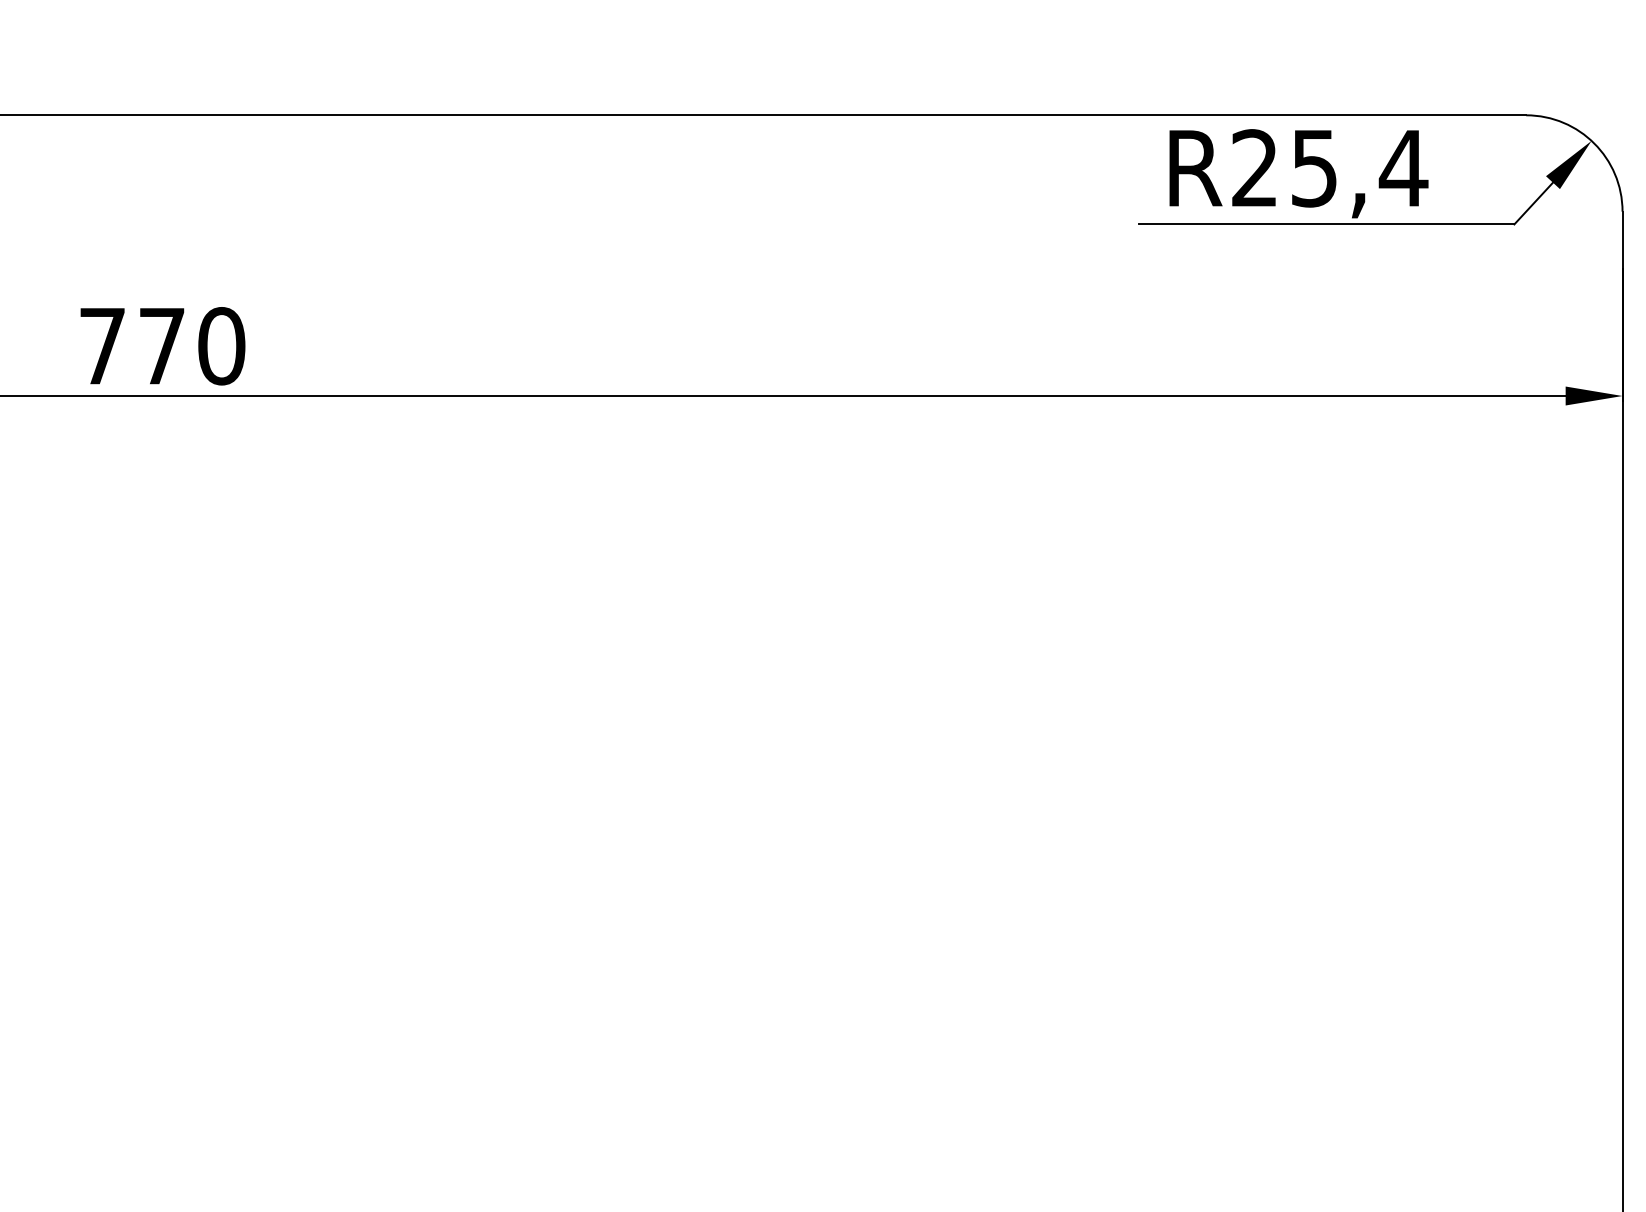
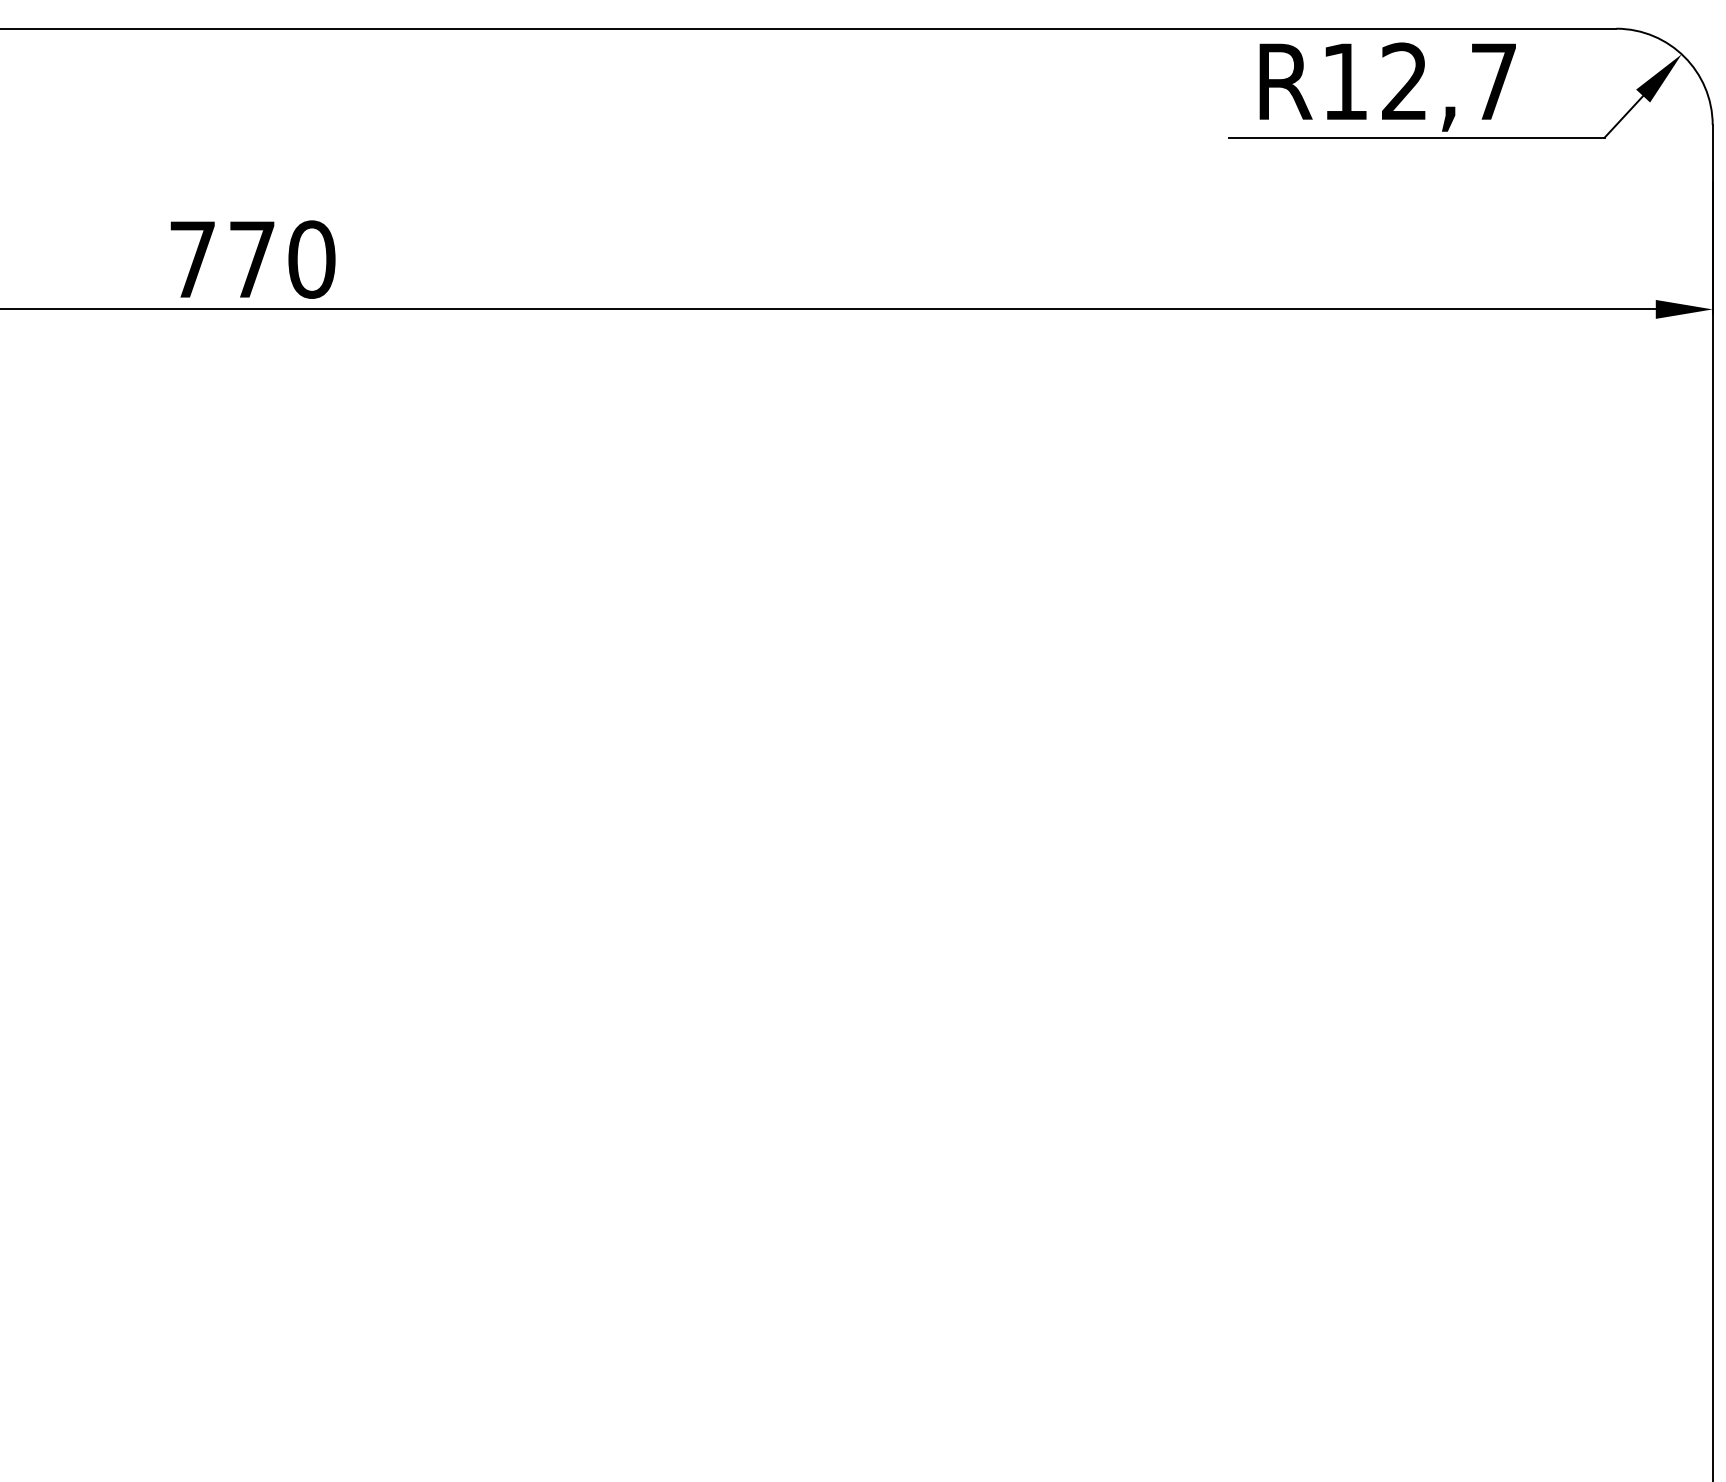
text: (1330, 168) -> (1420, 81), R25,4 -> R12,7

